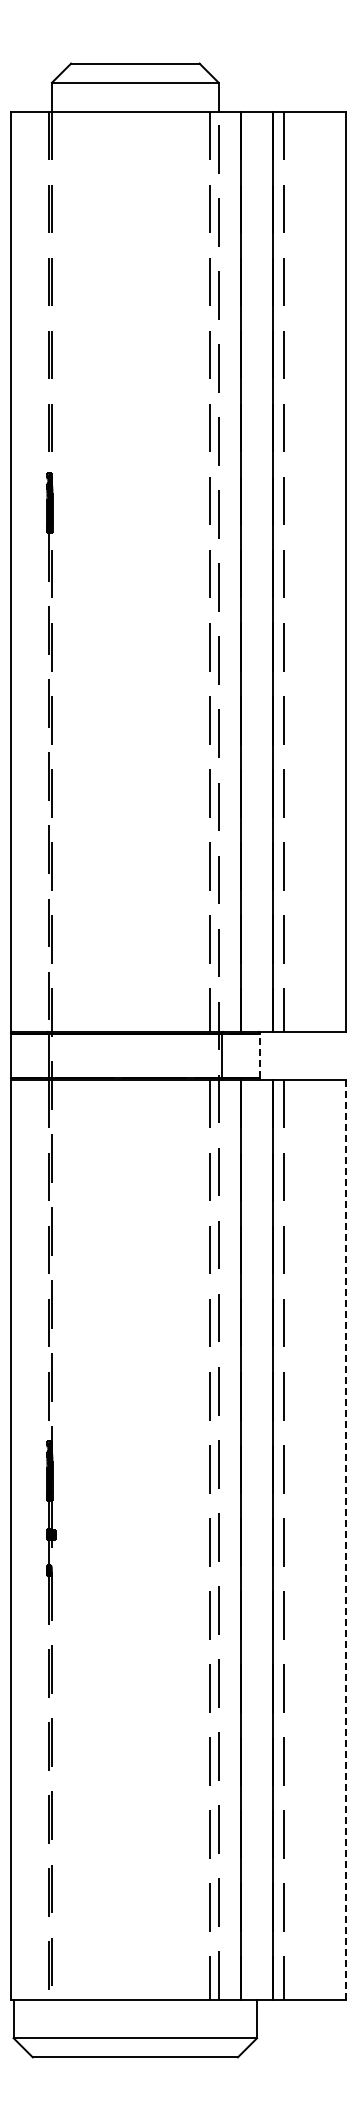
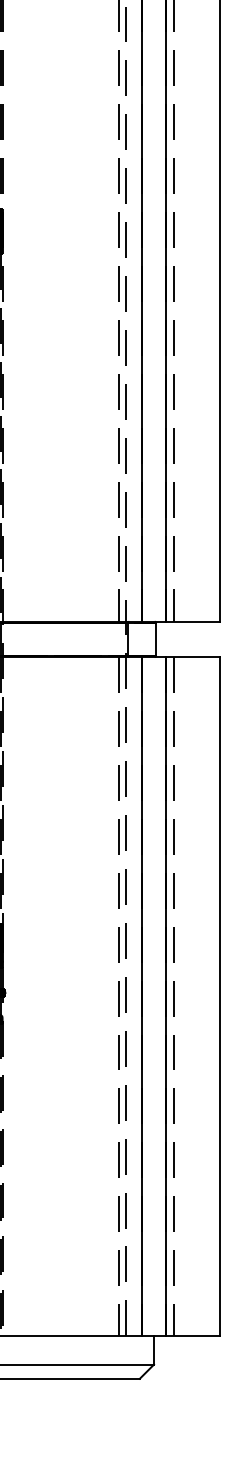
line: (259, 1055) -> (155, 639), dashed -> solid
line: (346, 1540) -> (220, 997), dashed -> solid

